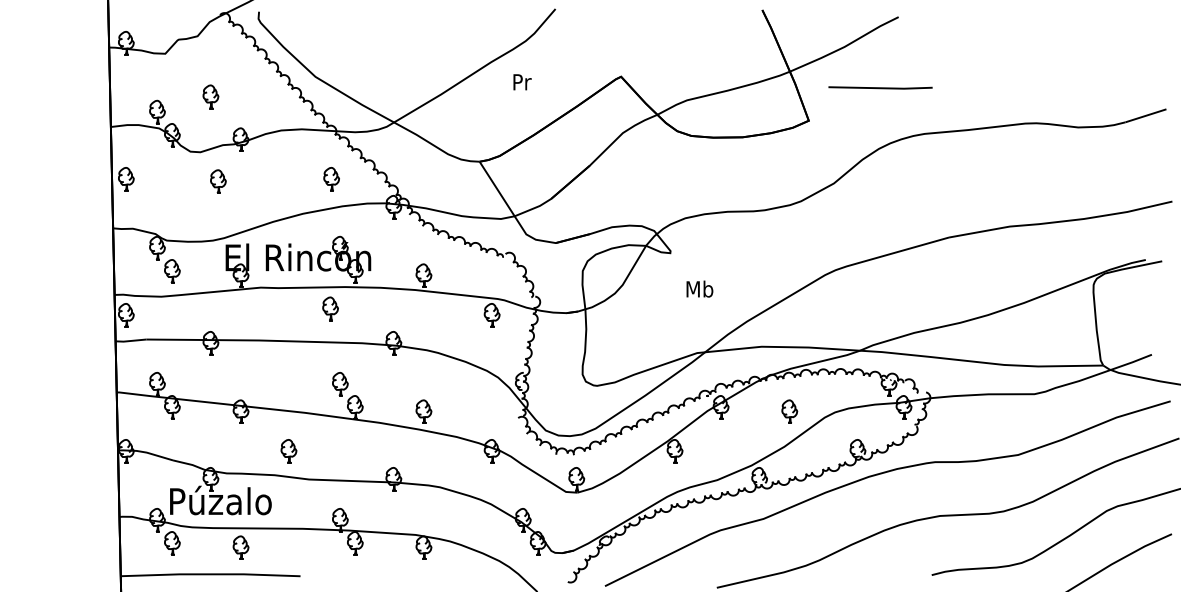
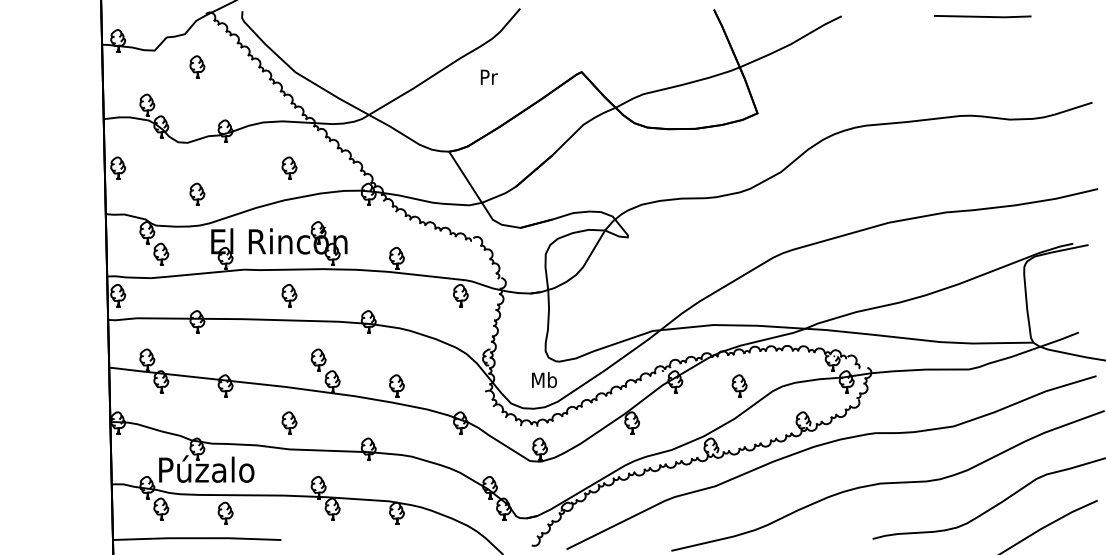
line: (880, 87) -> (982, 16), moved
part: (211, 96) -> (197, 66), moved
part: (331, 178) -> (289, 167), moved
part: (218, 180) -> (197, 193), moved
text: (699, 288) -> (544, 379), moved
part: (330, 308) -> (289, 295), moved
part: (288, 450) -> (289, 422), moved

